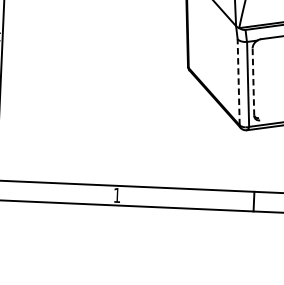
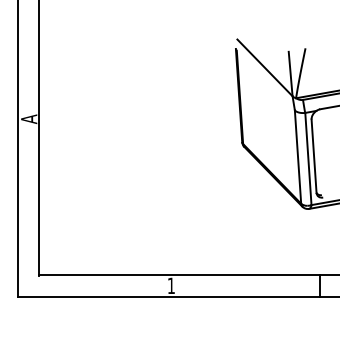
line: (239, 82) -> (298, 157), dashed -> solid
line: (253, 82) -> (314, 156), dashed -> solid

